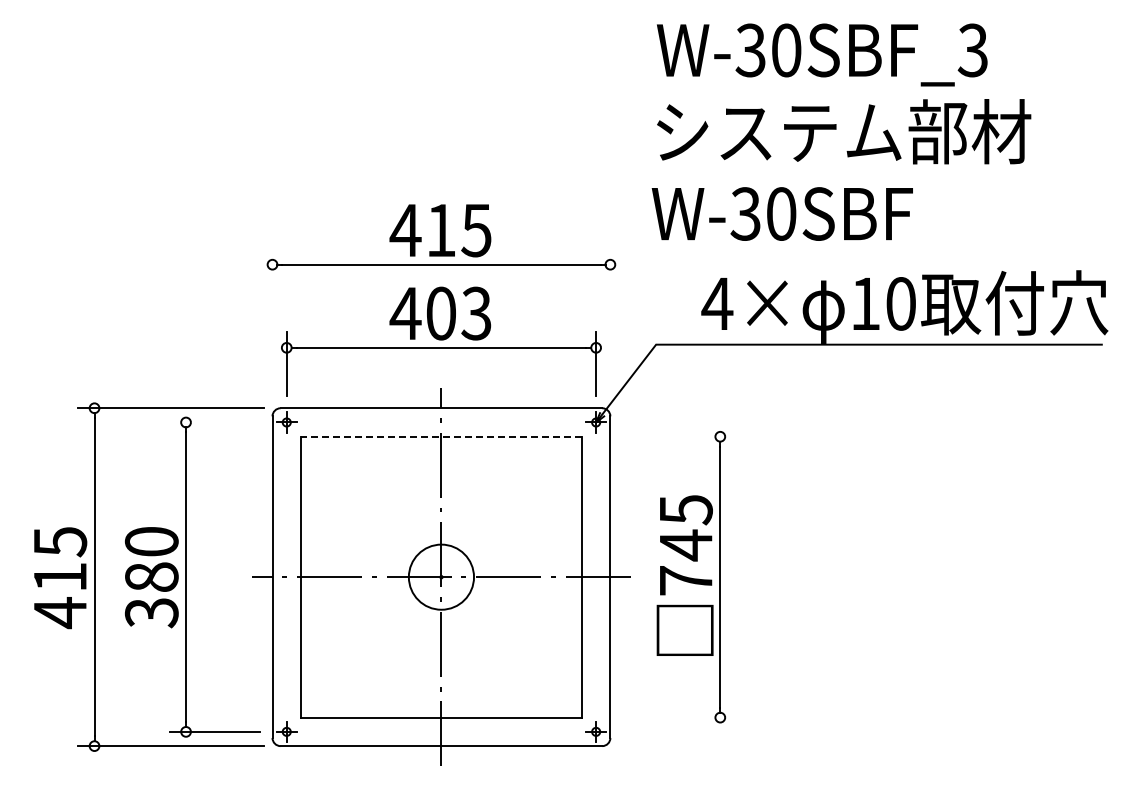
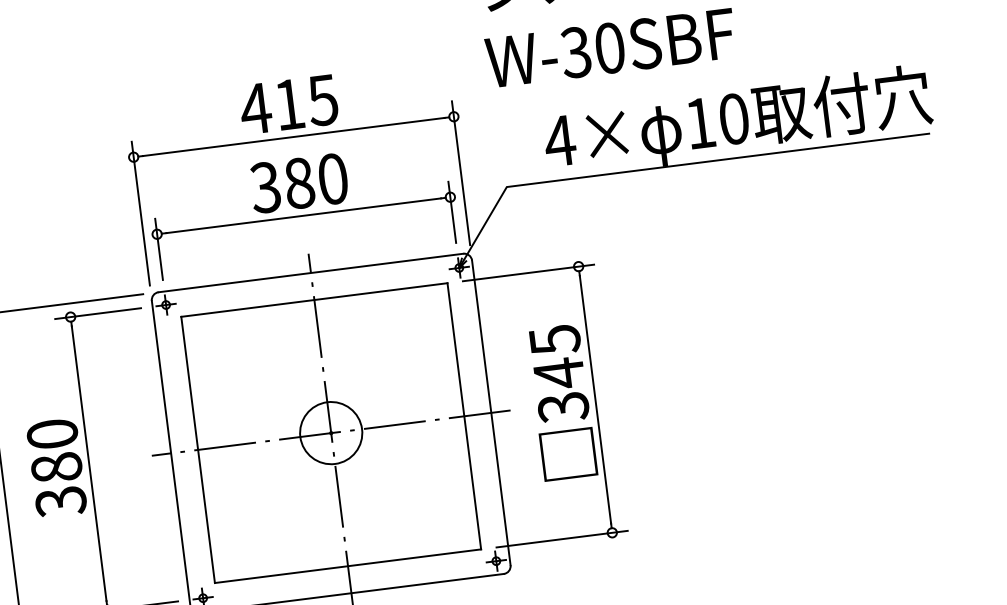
text: (440, 313) -> (298, 183), 403 -> 380
line: (272, 324) -> (140, 213), added
line: (610, 324) -> (461, 173), added
line: (214, 422) -> (97, 313), added
line: (440, 436) -> (313, 299), dashed -> solid
line: (667, 436) -> (528, 272), added
text: (685, 581) -> (563, 407), 745 -> 345
line: (667, 717) -> (562, 539), added

